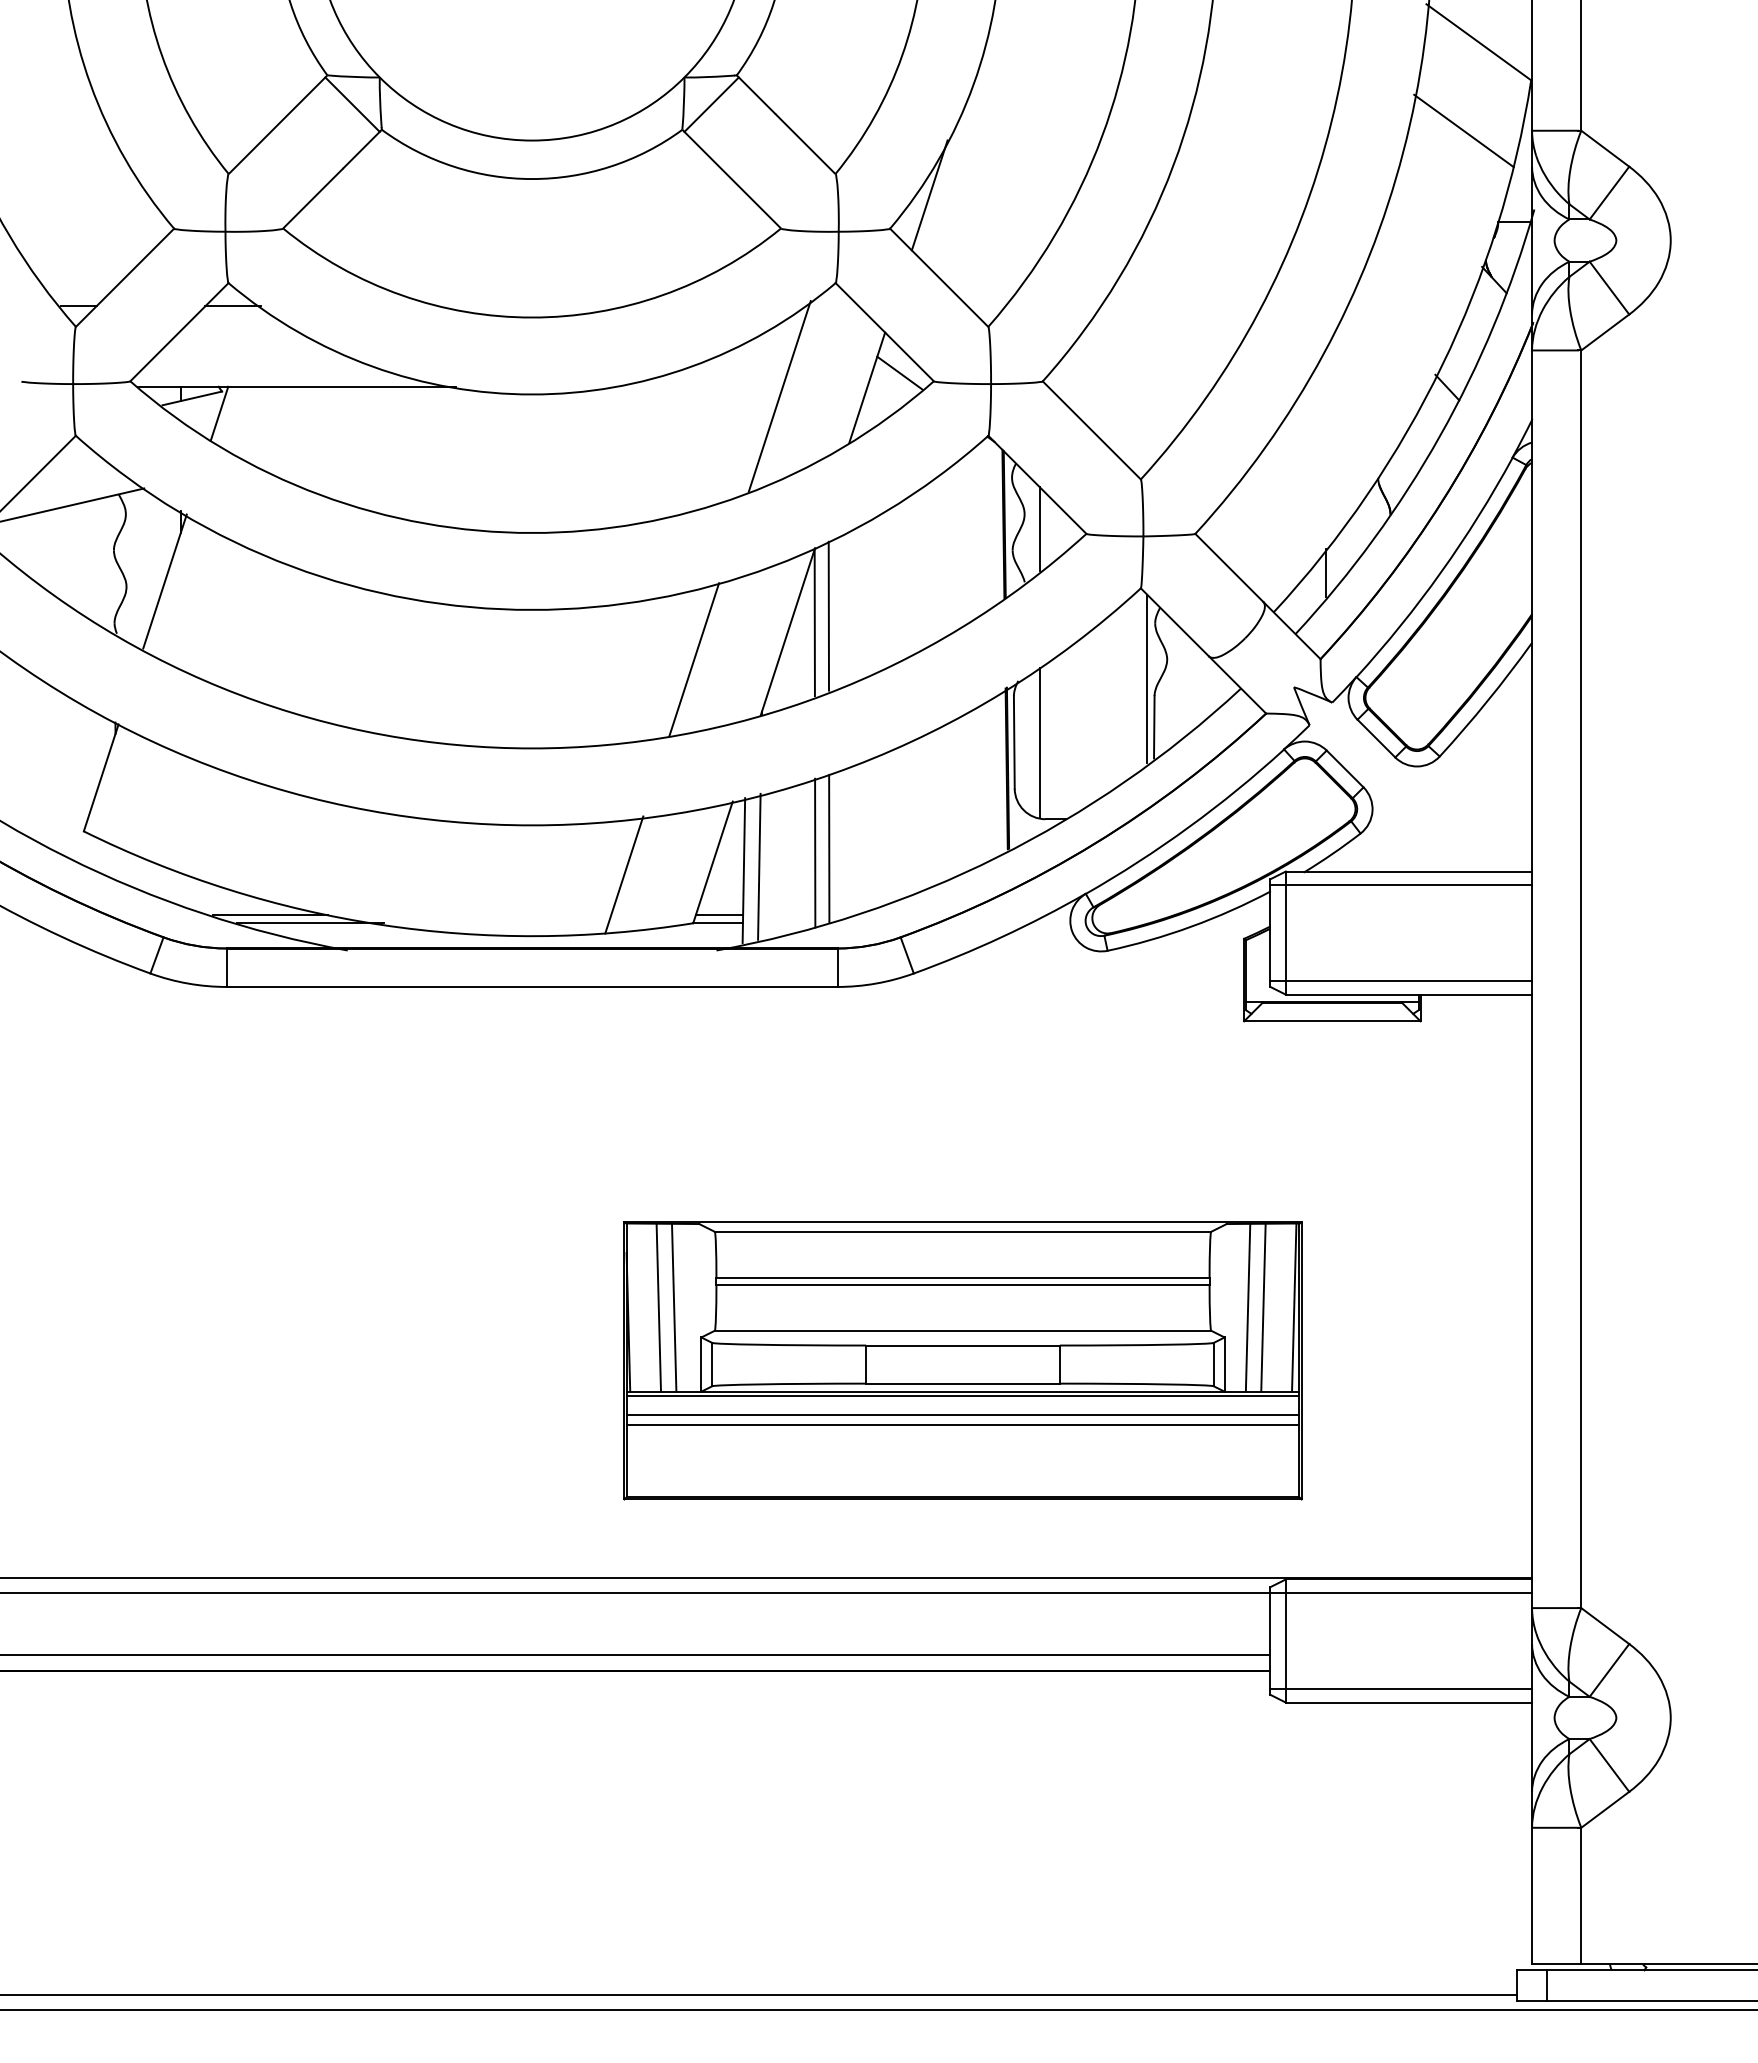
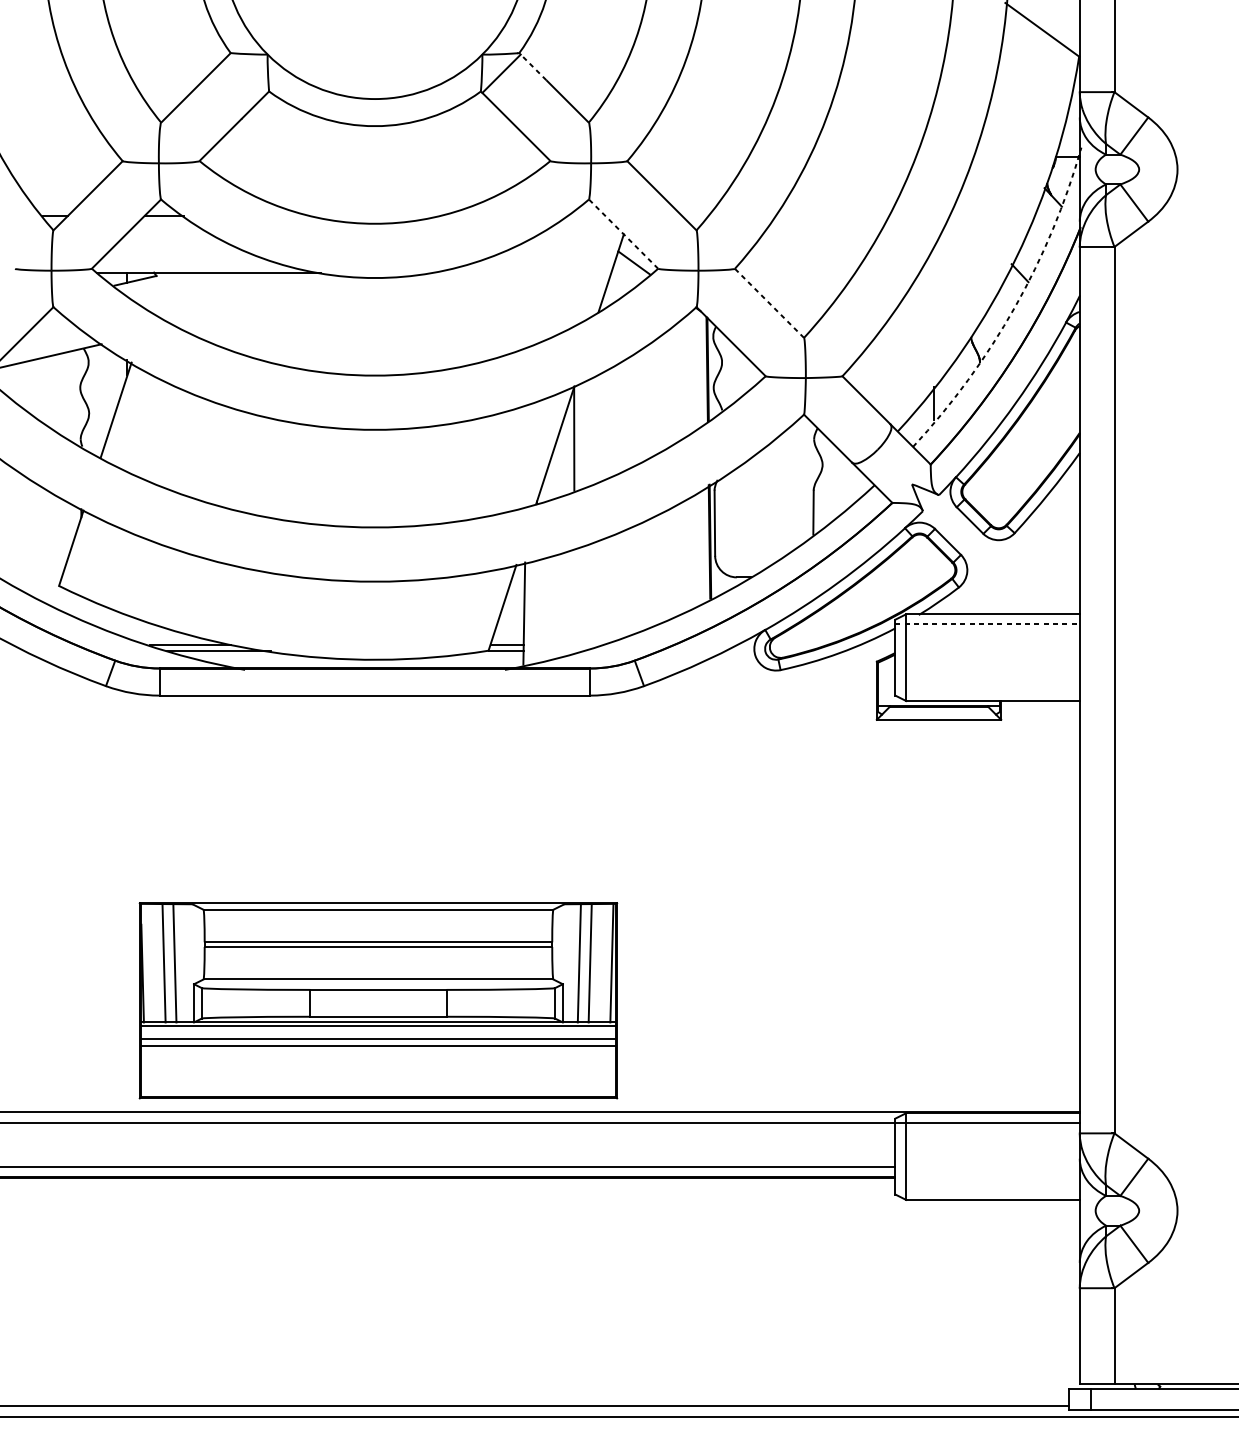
line: (755, 94) -> (532, 66), solid -> dashed
line: (352, 104) -> (248, 73), removed
line: (1463, 130) -> (1031, 91), removed
line: (929, 195) -> (655, 137), removed
line: (884, 332) -> (623, 234), solid -> dashed
line: (779, 396) -> (549, 279), removed
line: (219, 413) -> (154, 291), removed
line: (1091, 430) -> (769, 303), solid -> dashed
arc: (1440, 435) -> (1015, 306), solid -> dashed
line: (1039, 528) -> (732, 372), removed
line: (828, 615) -> (583, 433), removed
line: (694, 659) -> (489, 464), removed
line: (1147, 678) -> (808, 478), removed
line: (1039, 743) -> (732, 524), removed
line: (829, 848) -> (584, 598), removed
line: (815, 852) -> (574, 600), removed
line: (759, 866) -> (535, 610), removed
line: (624, 874) -> (440, 616), removed
line: (1401, 884) -> (987, 623), solid -> dashed
line: (1401, 981) -> (987, 691), removed
part: (962, 1360) -> (378, 1000), moved
line: (1401, 1689) -> (987, 1190), removed

